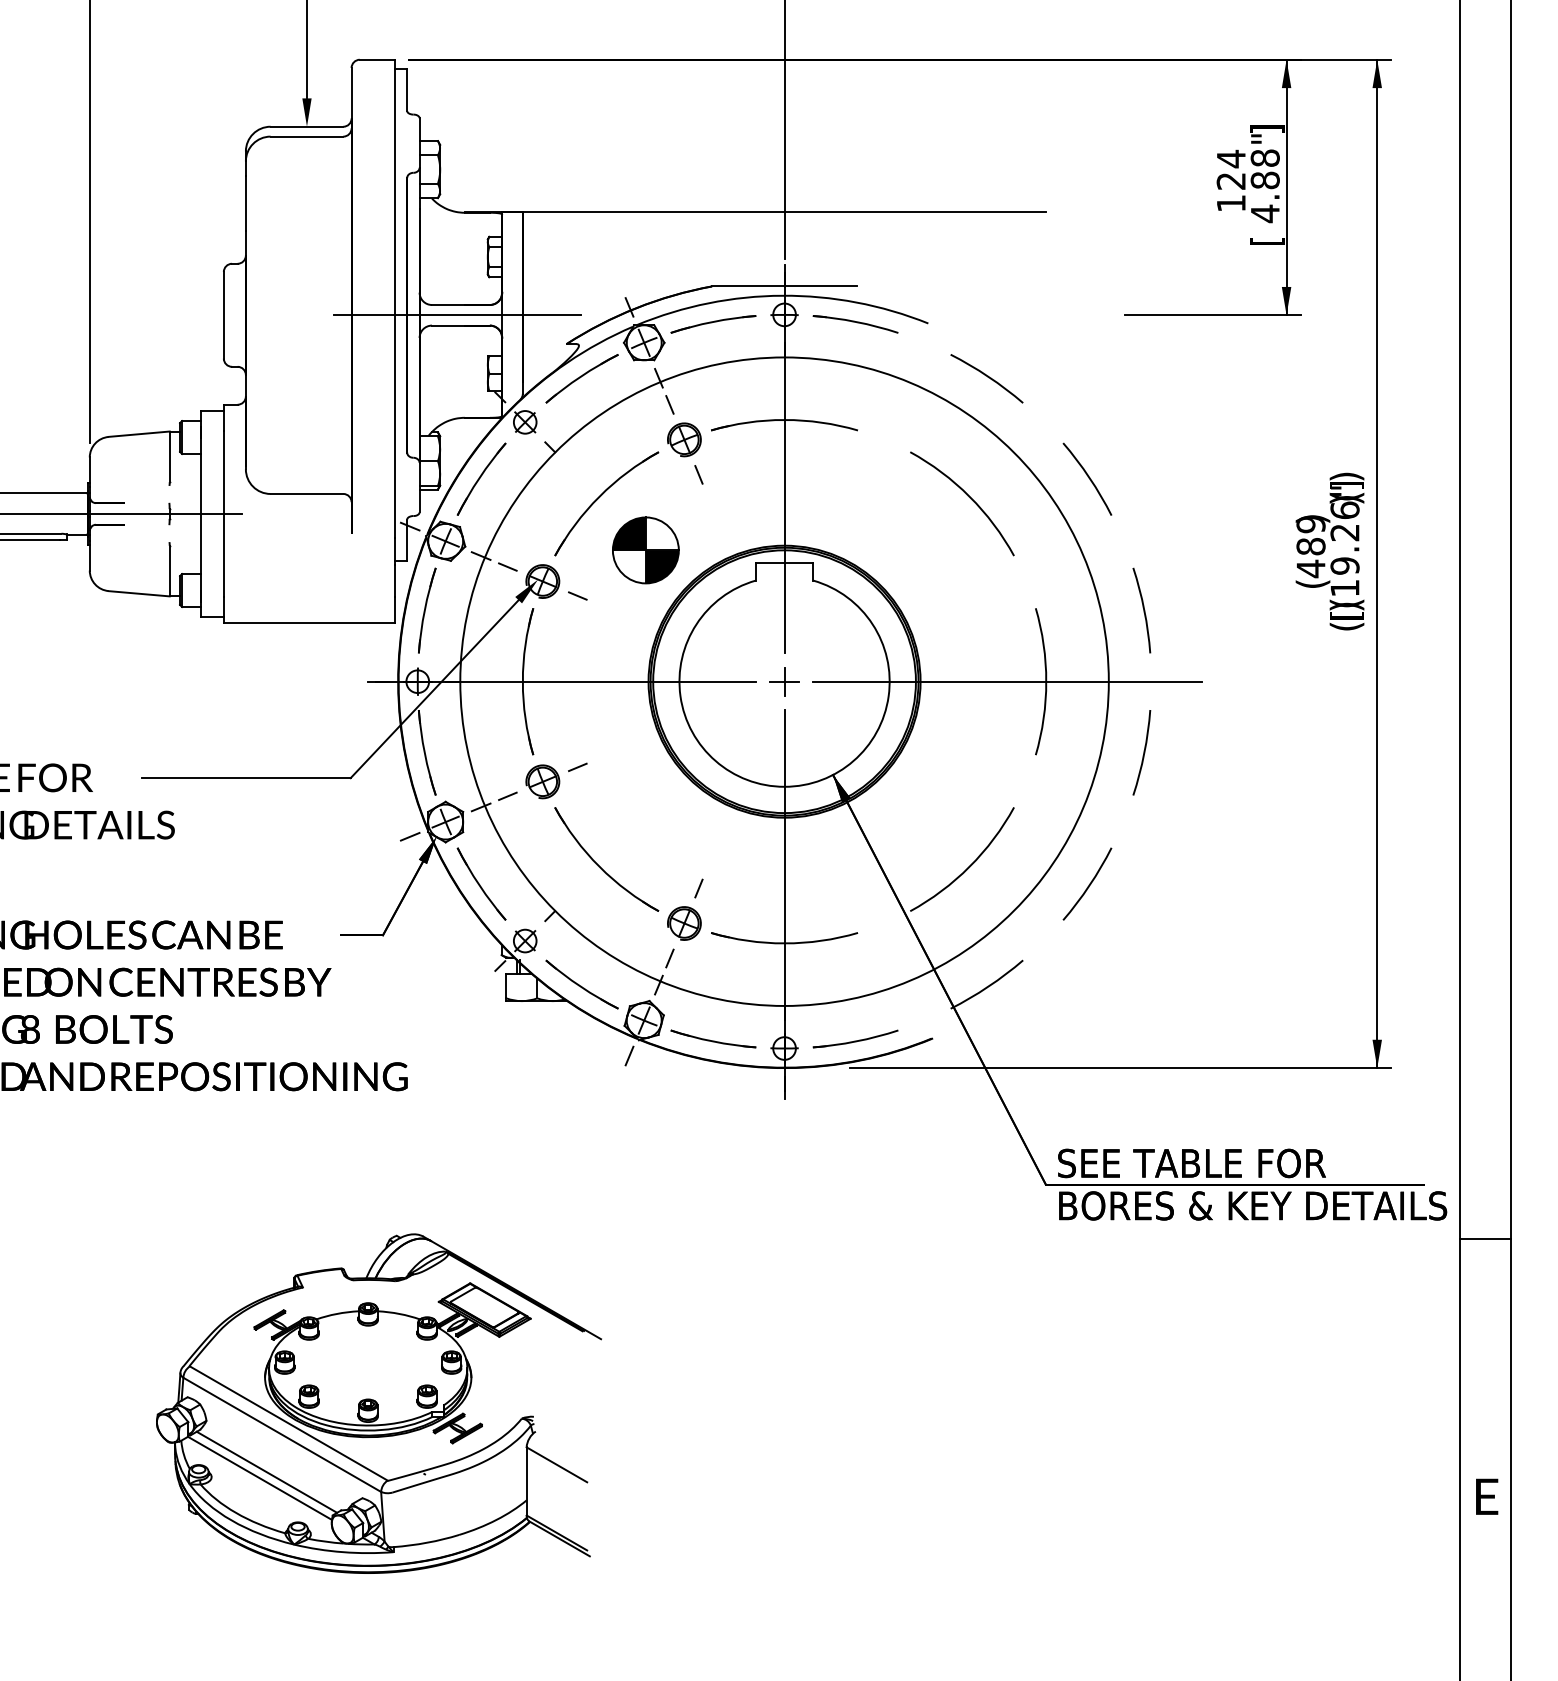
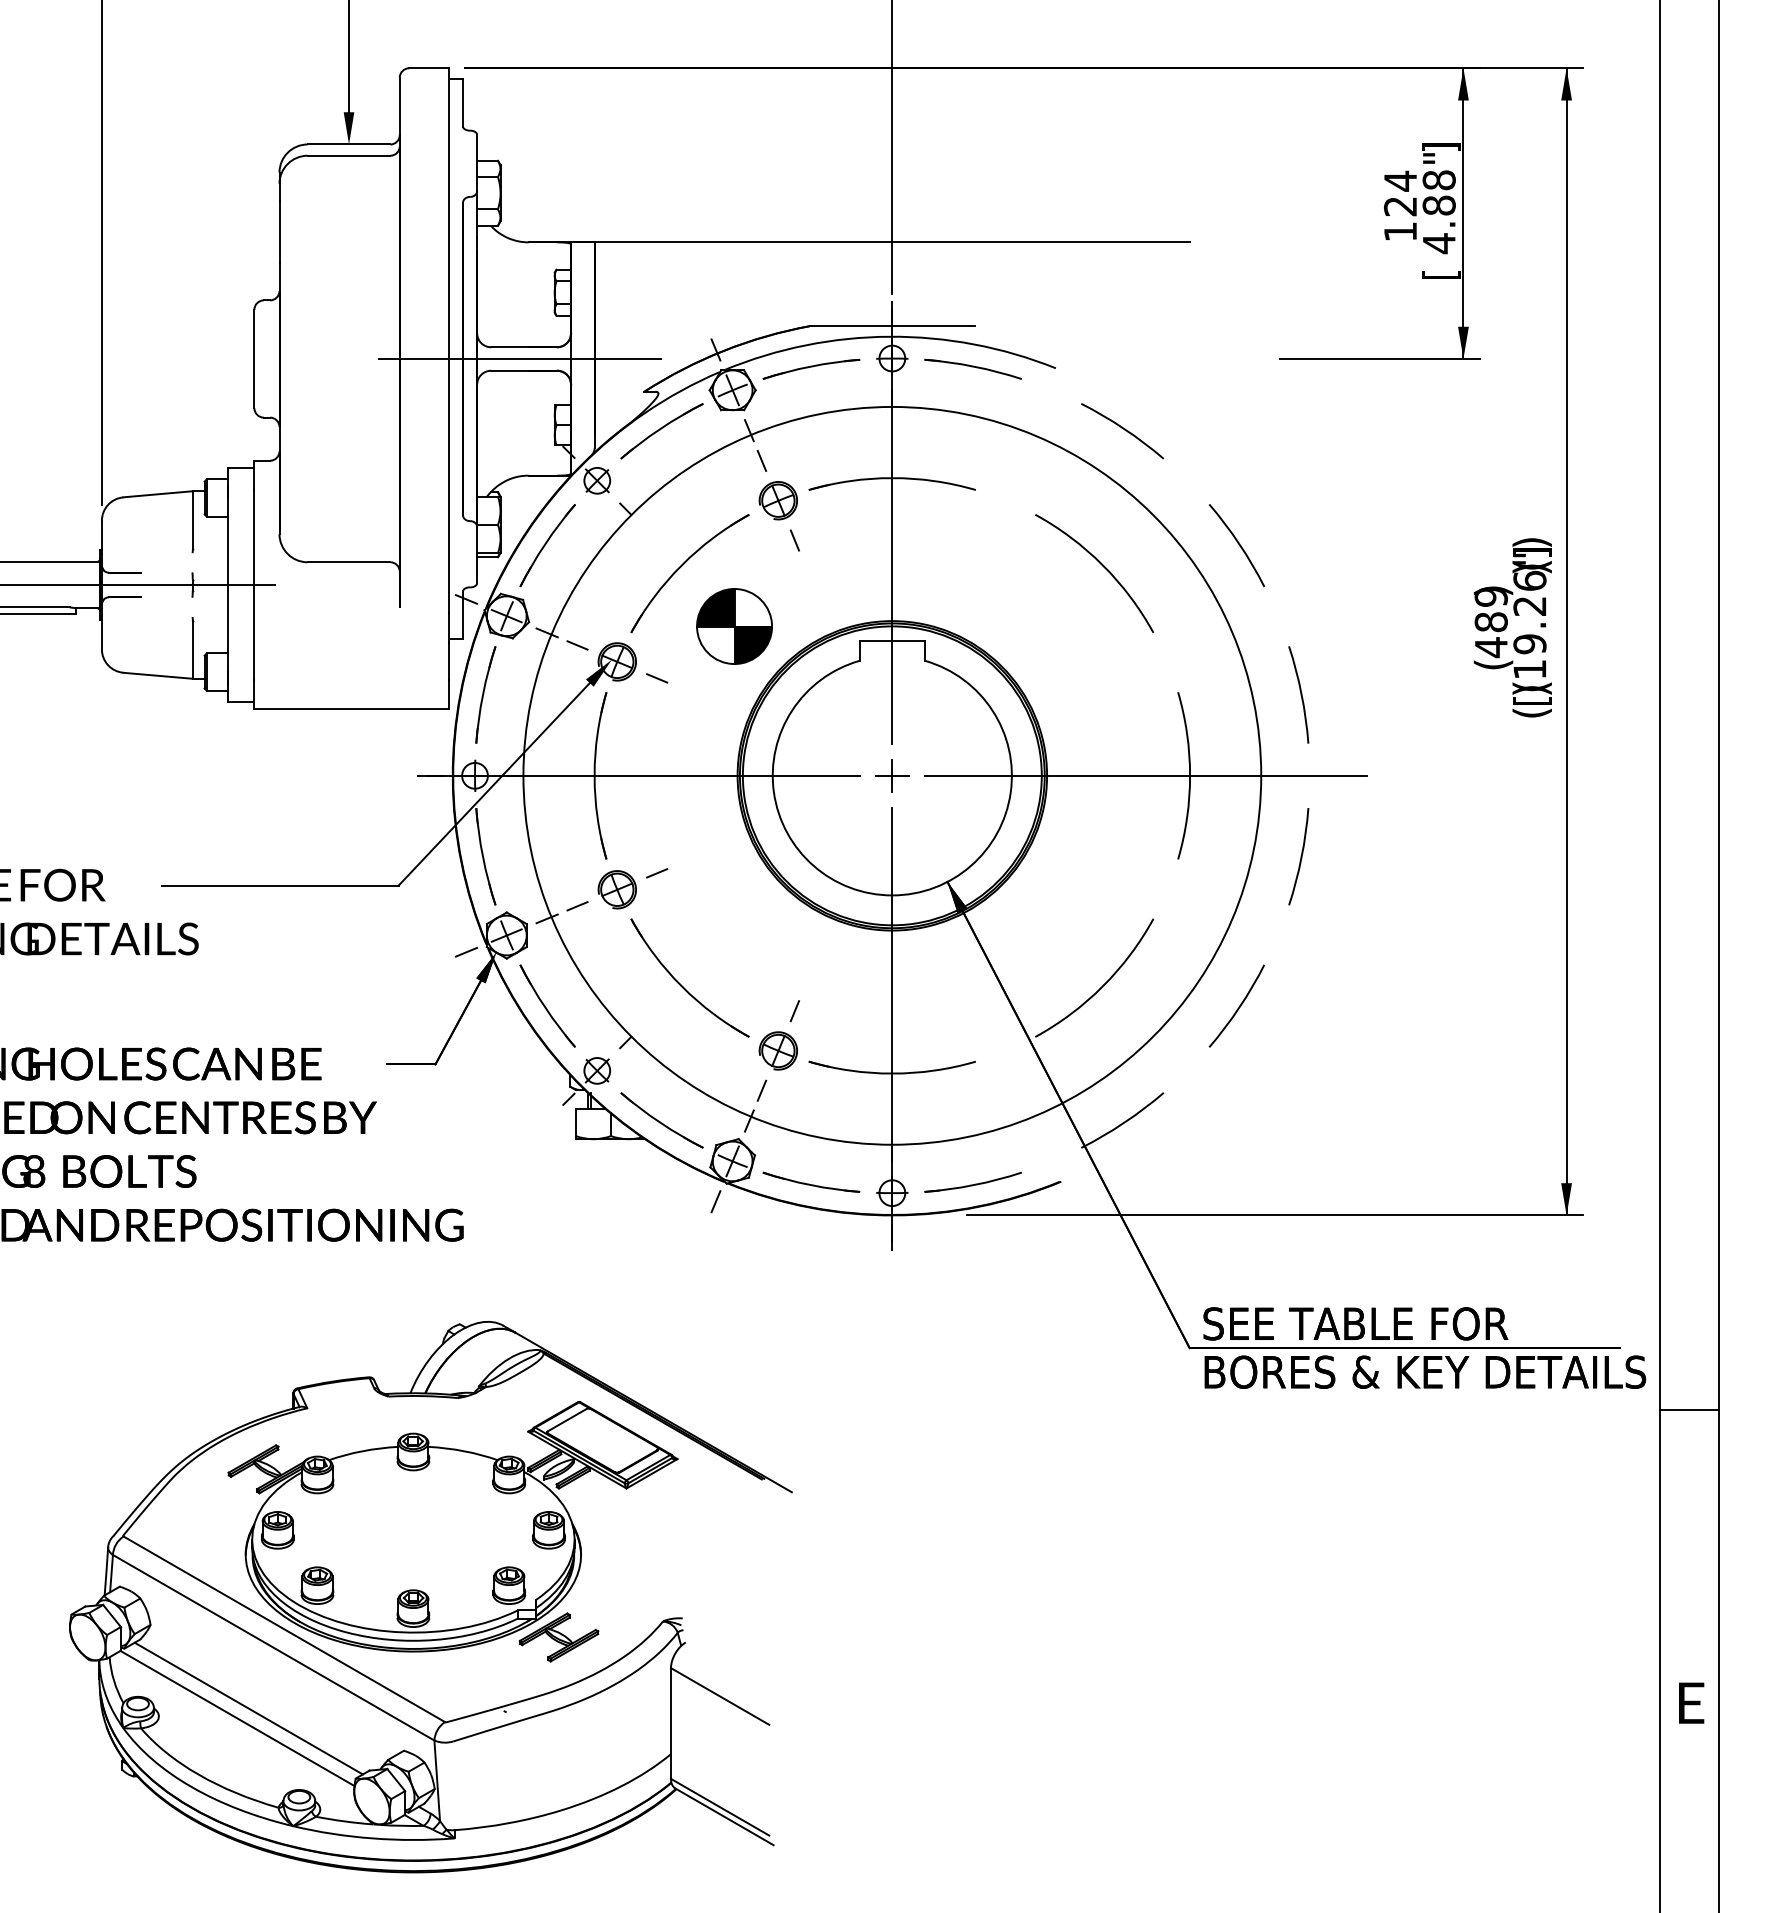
part: (378, 1403) -> (430, 1597), size x1.43

